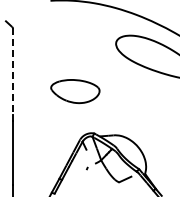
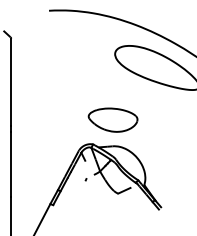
line: (13, 71) -> (11, 82), dashed -> solid
part: (74, 90) -> (112, 119), moved

